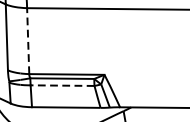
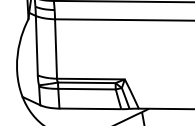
line: (28, 41) -> (56, 49), dashed -> solid
line: (63, 86) -> (87, 89), dashed -> solid

